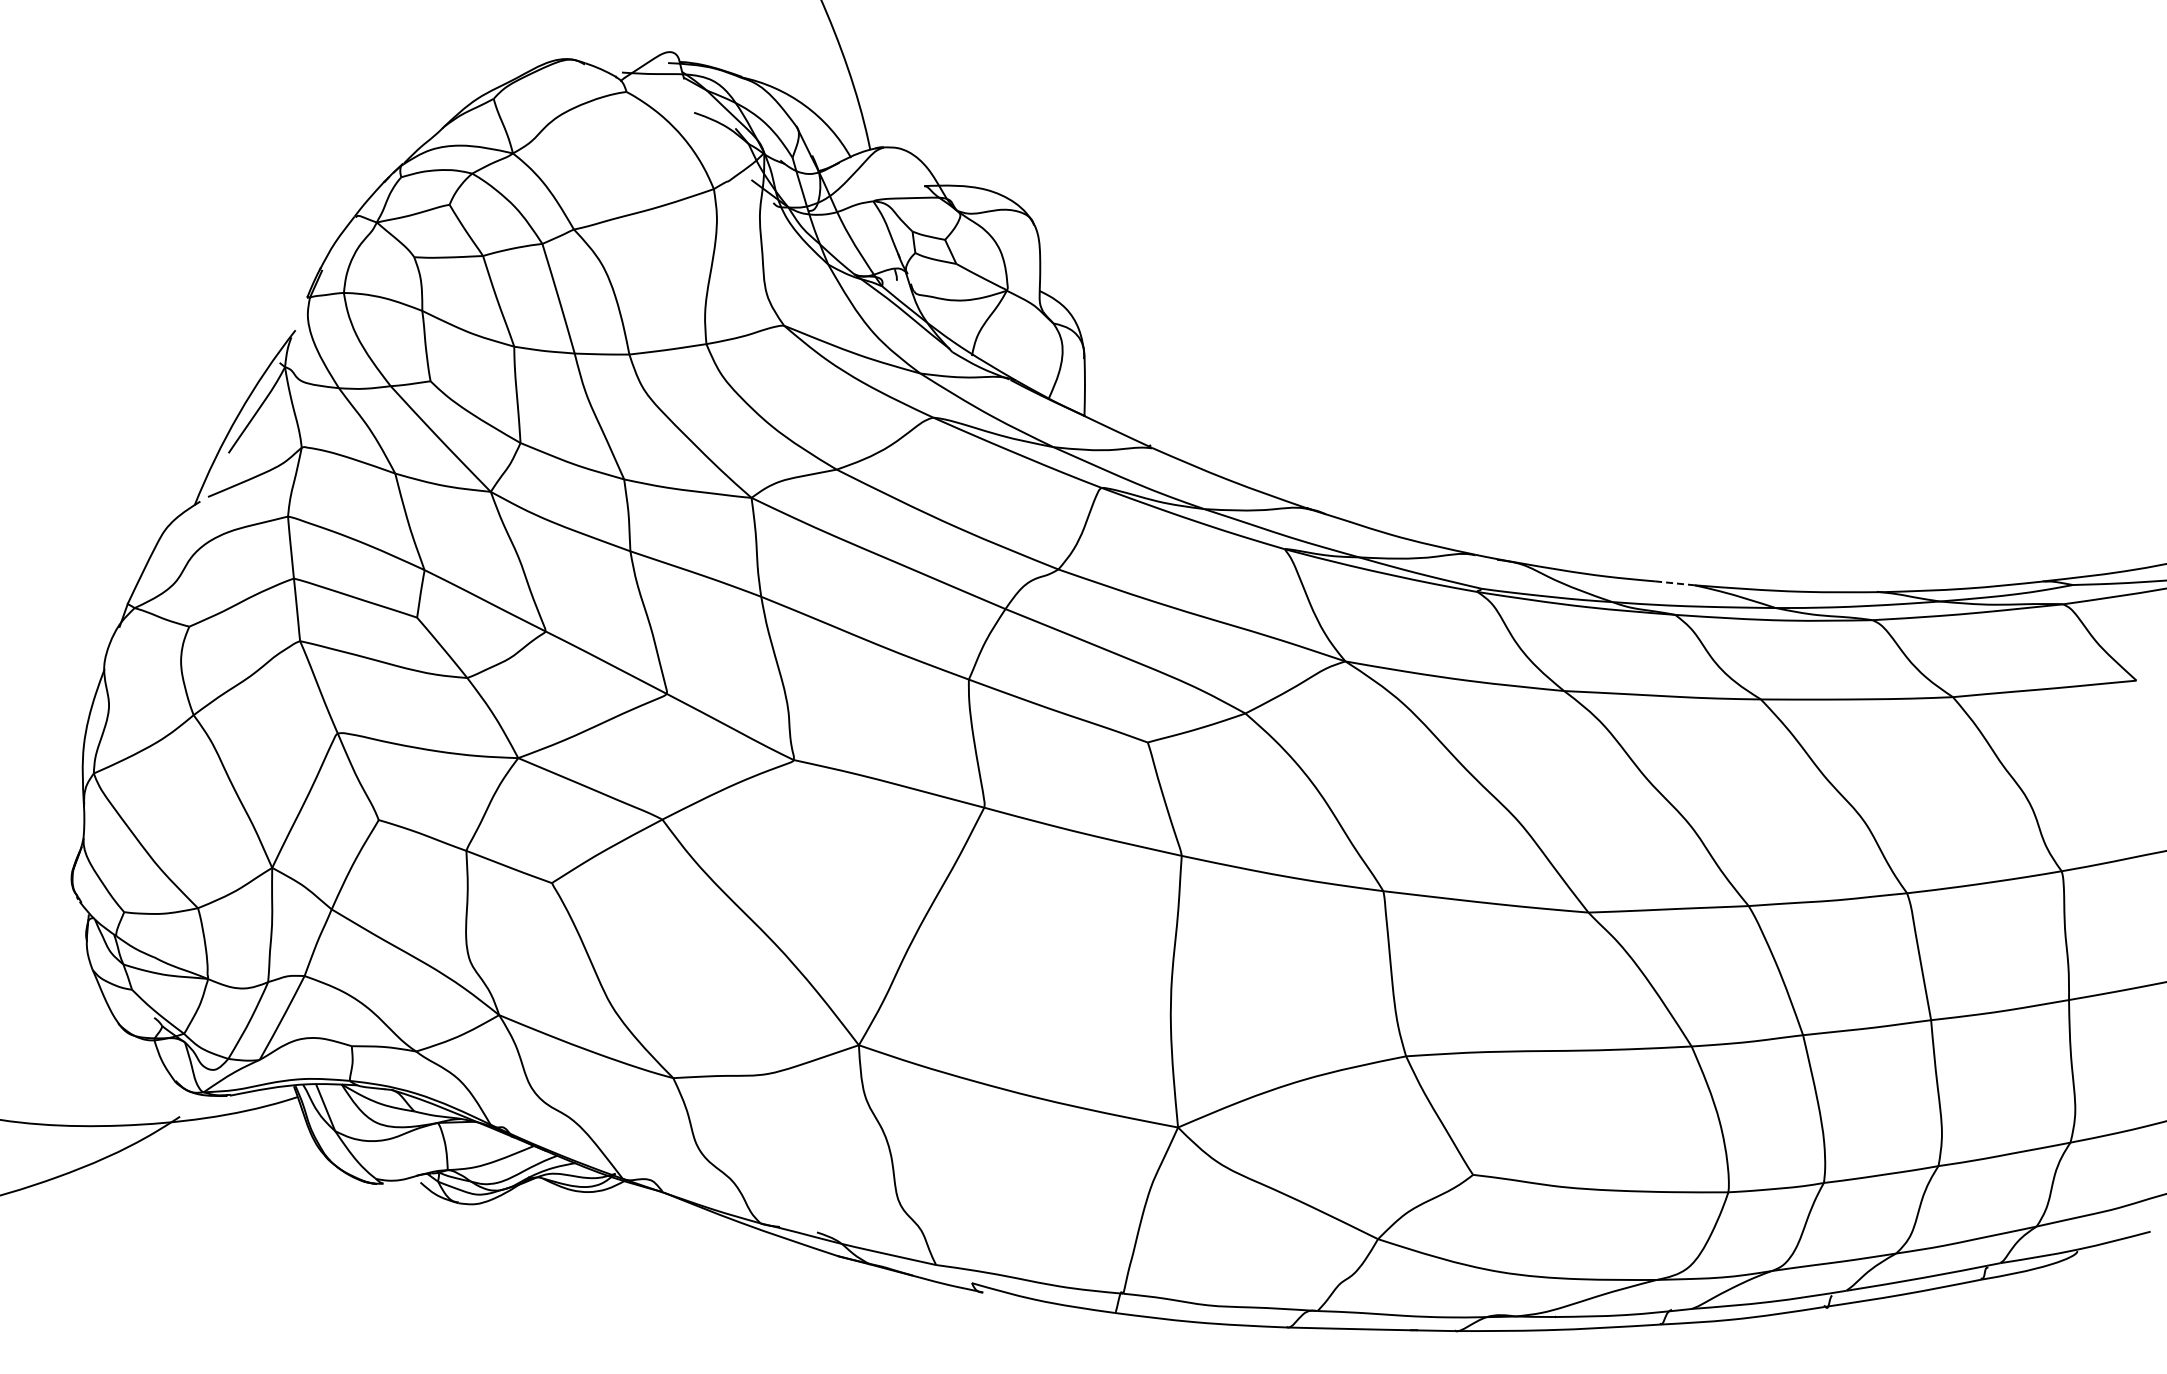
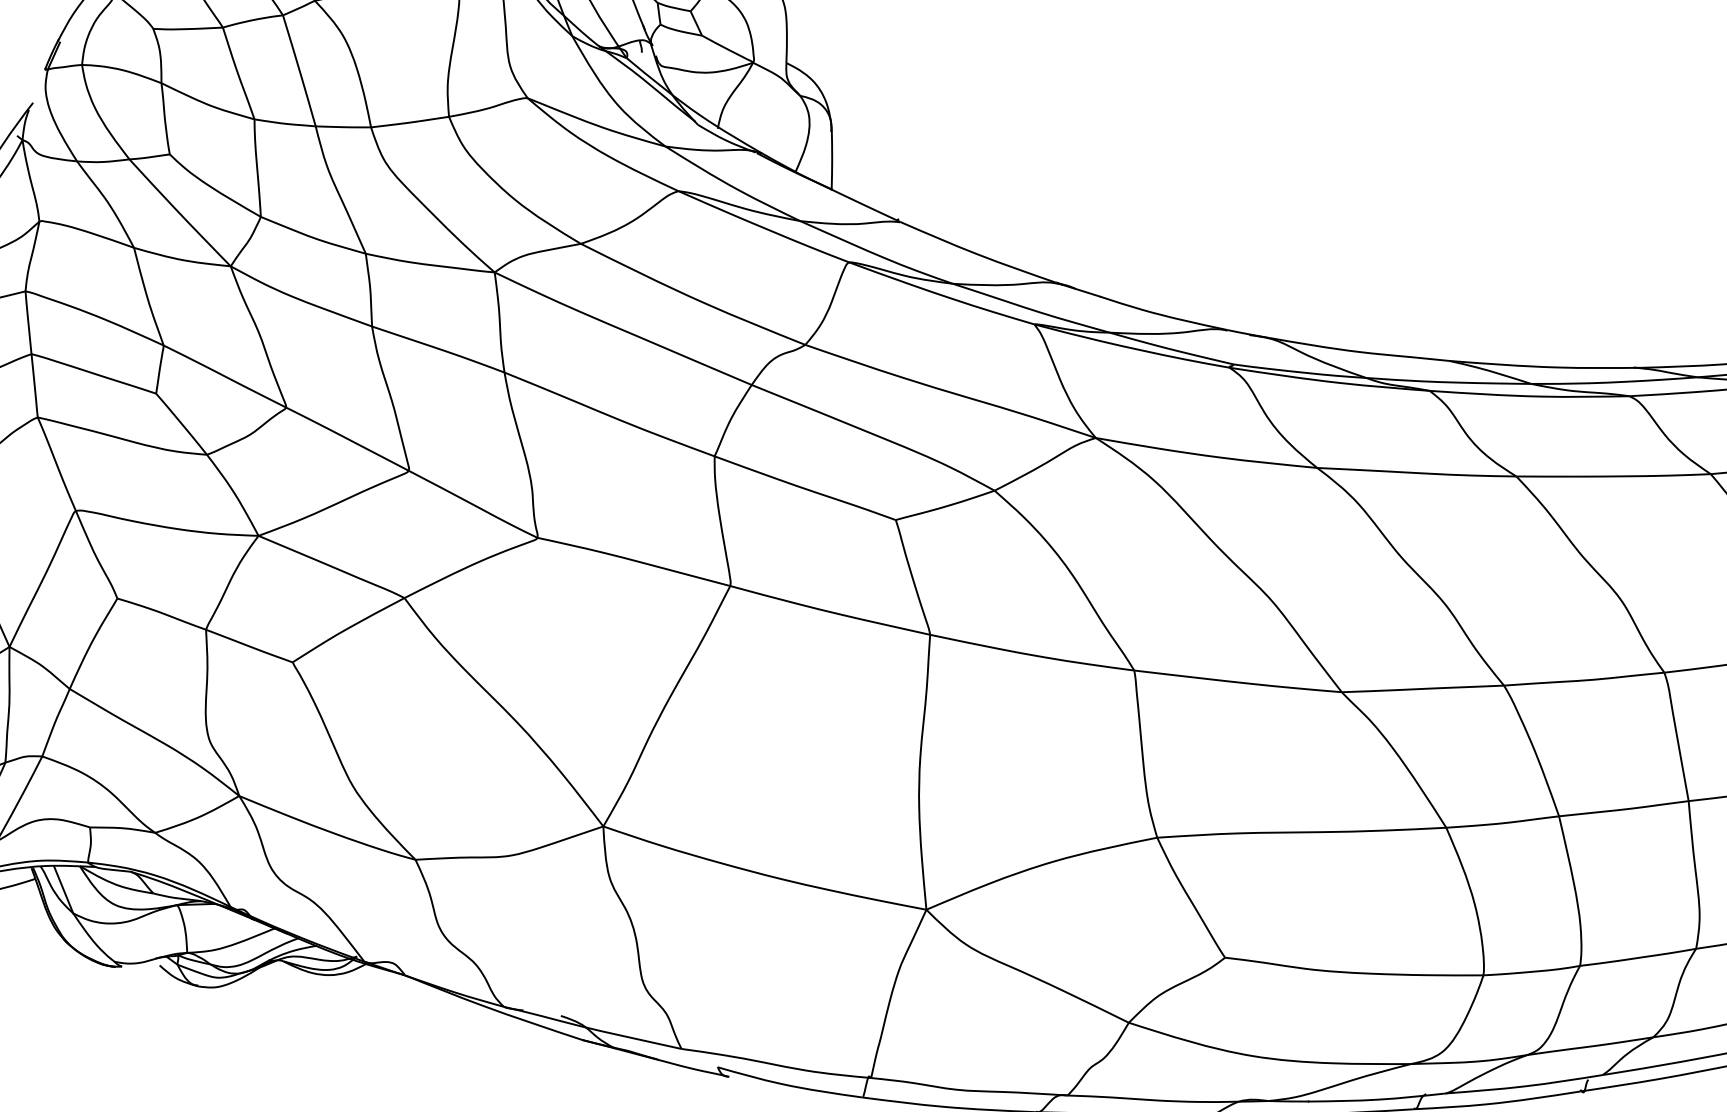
line: (1675, 583) -> (1429, 359), dashed -> solid

